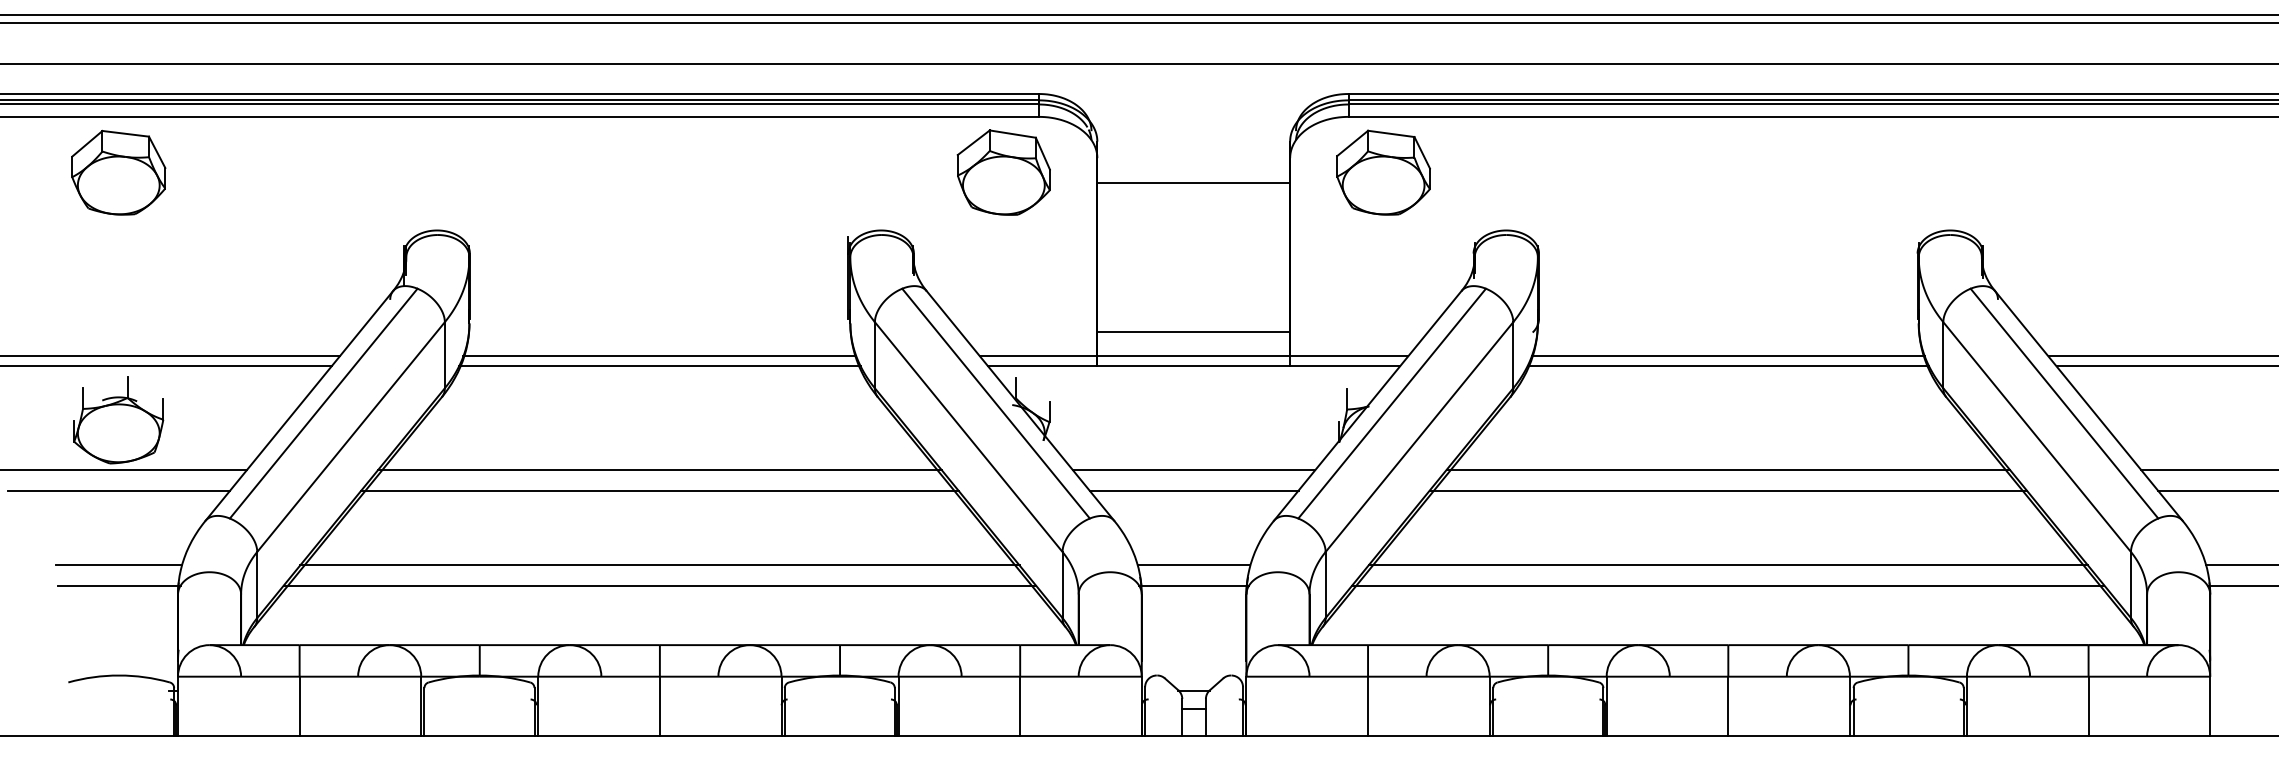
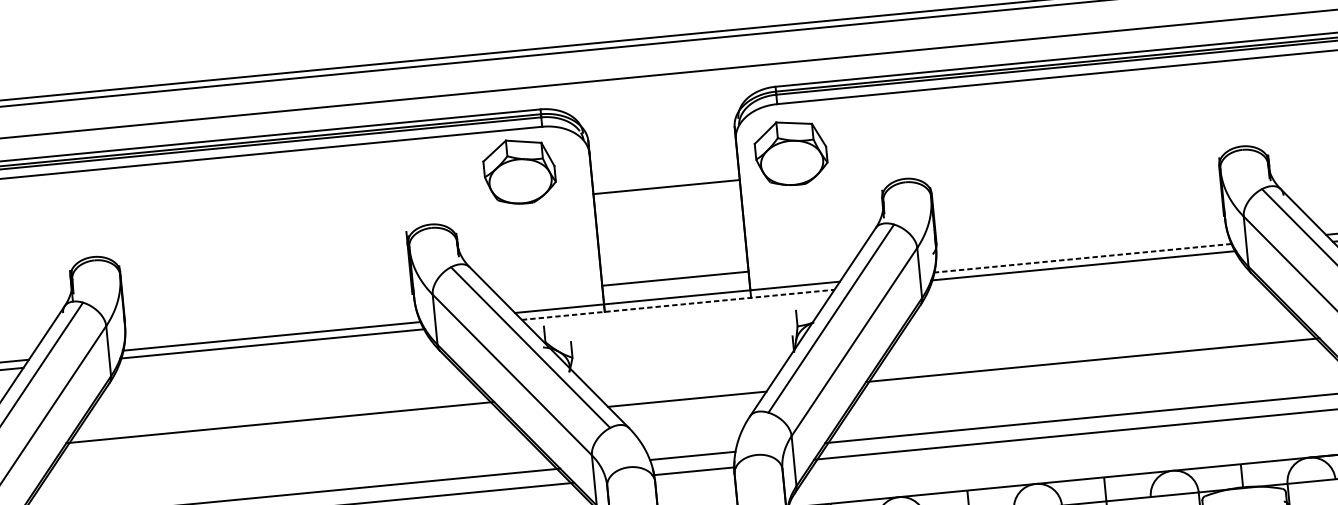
part: (1383, 172) -> (791, 153), moved
line: (1193, 183) -> (666, 187), moved
line: (1728, 356) -> (1083, 258), solid -> dashed
line: (1194, 366) -> (678, 304), solid -> dashed
line: (1193, 470) -> (685, 383), removed
line: (1728, 470) -> (1091, 344), removed
line: (659, 490) -> (281, 438), removed

